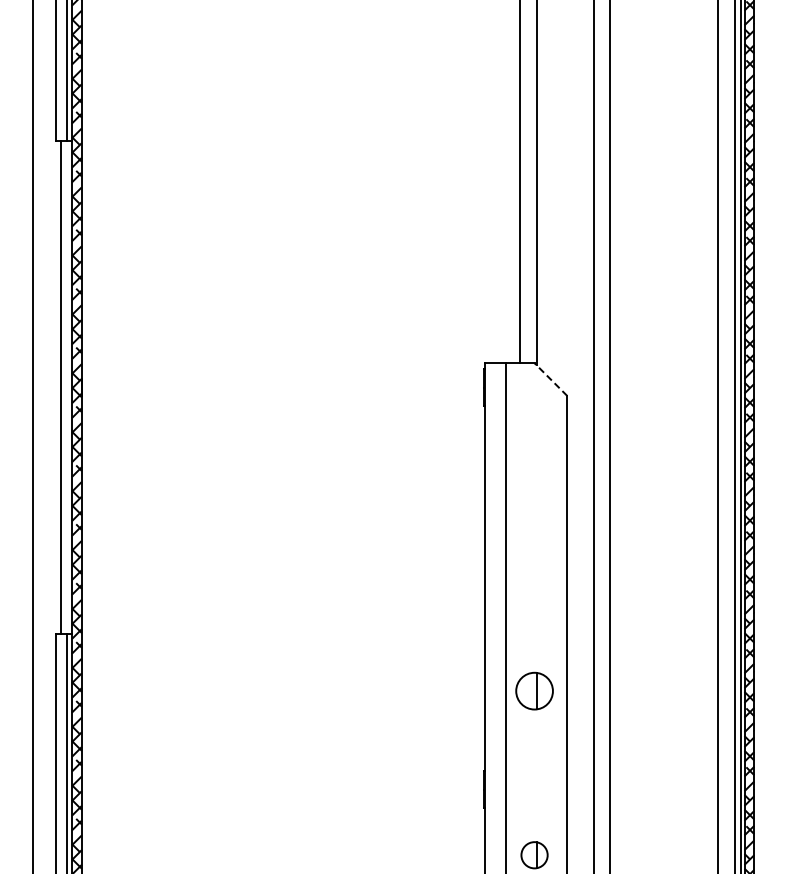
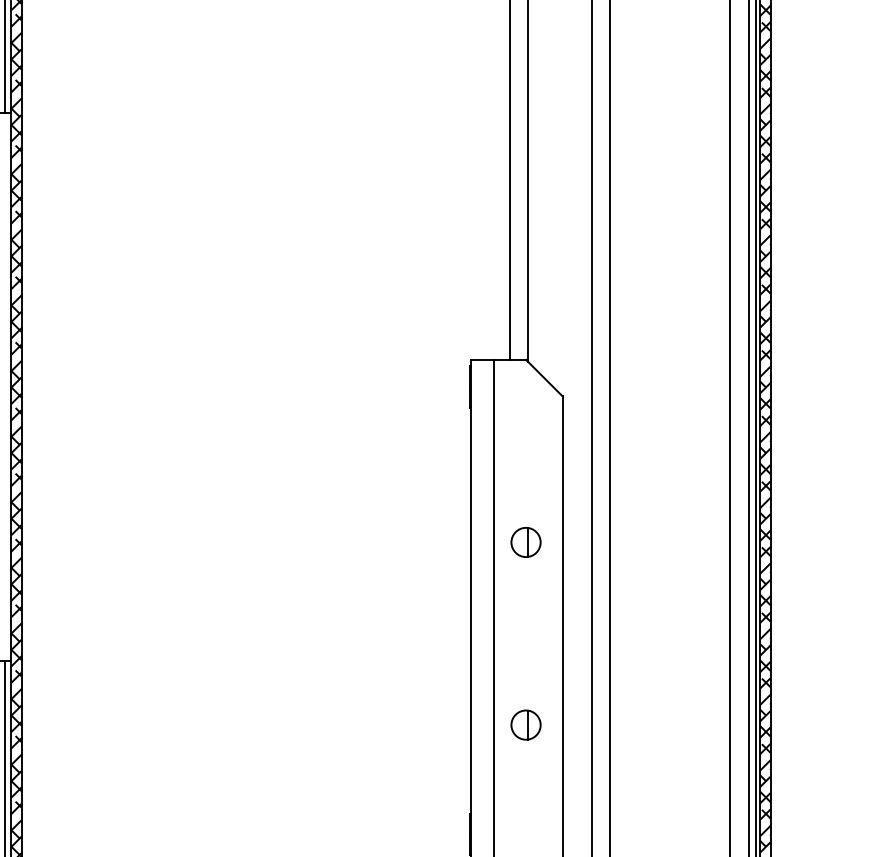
line: (550, 379) -> (543, 377), dashed -> solid
part: (534, 527) -> (525, 542), added
part: (534, 691) -> (525, 725), size x0.71

